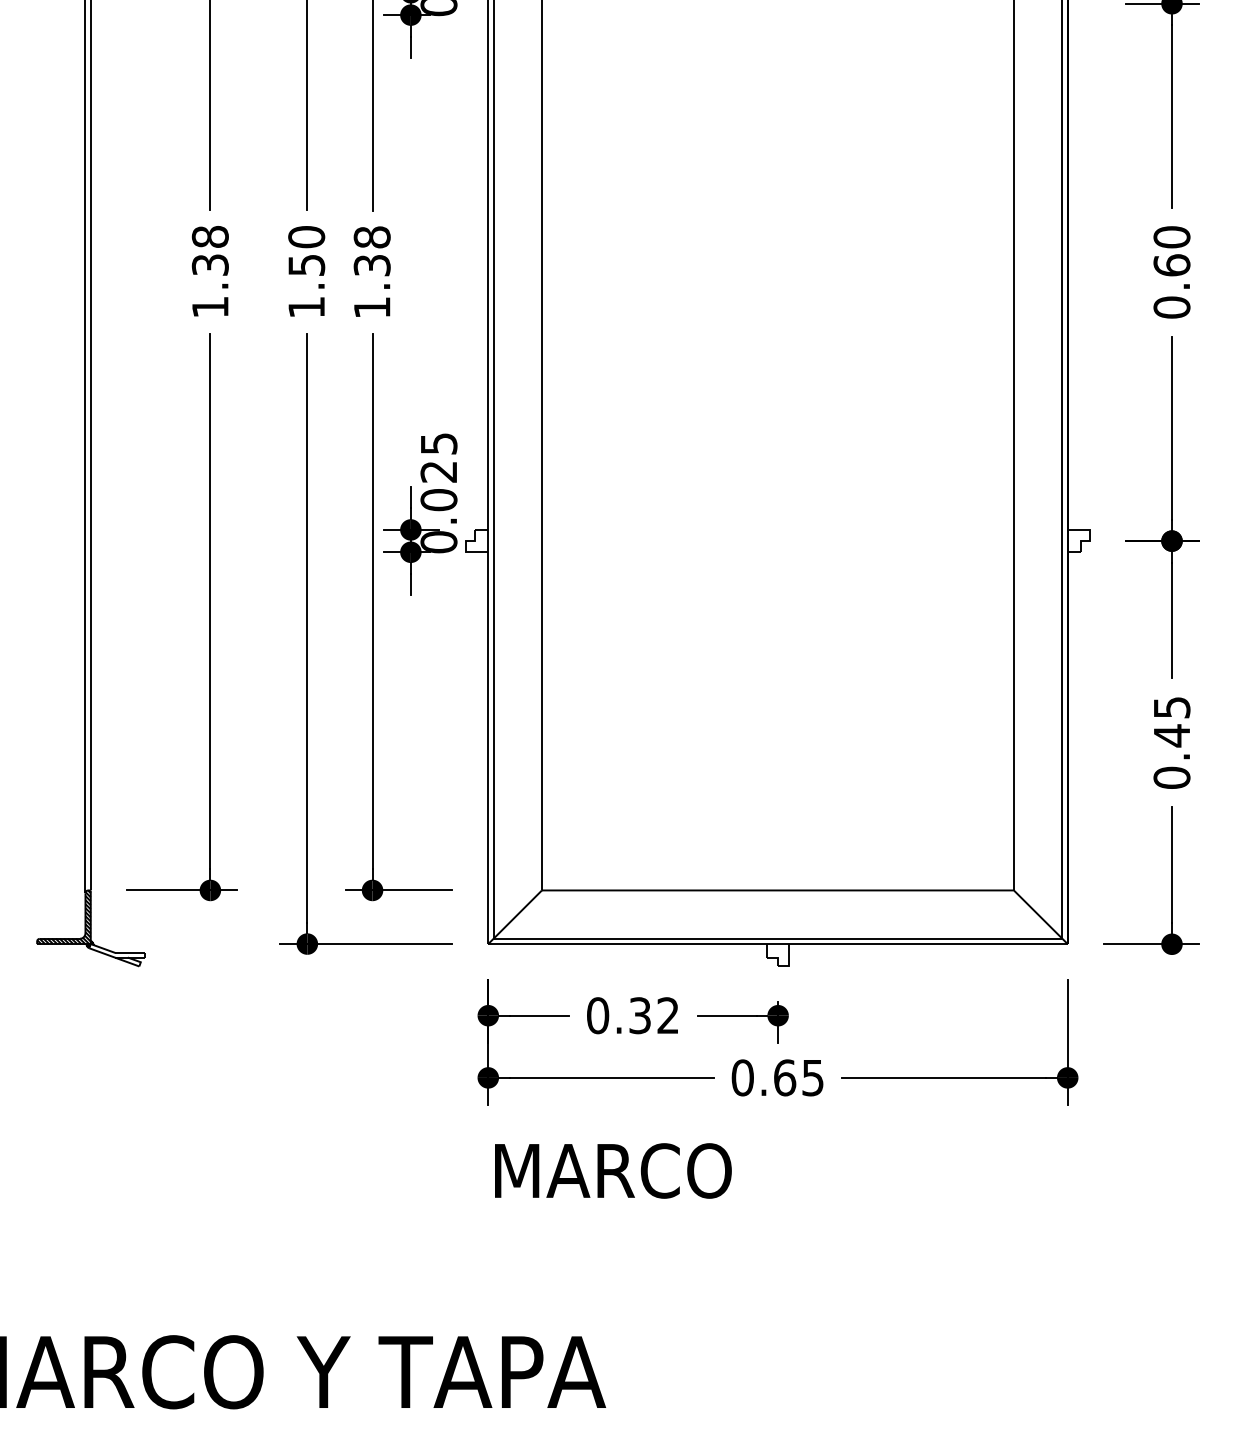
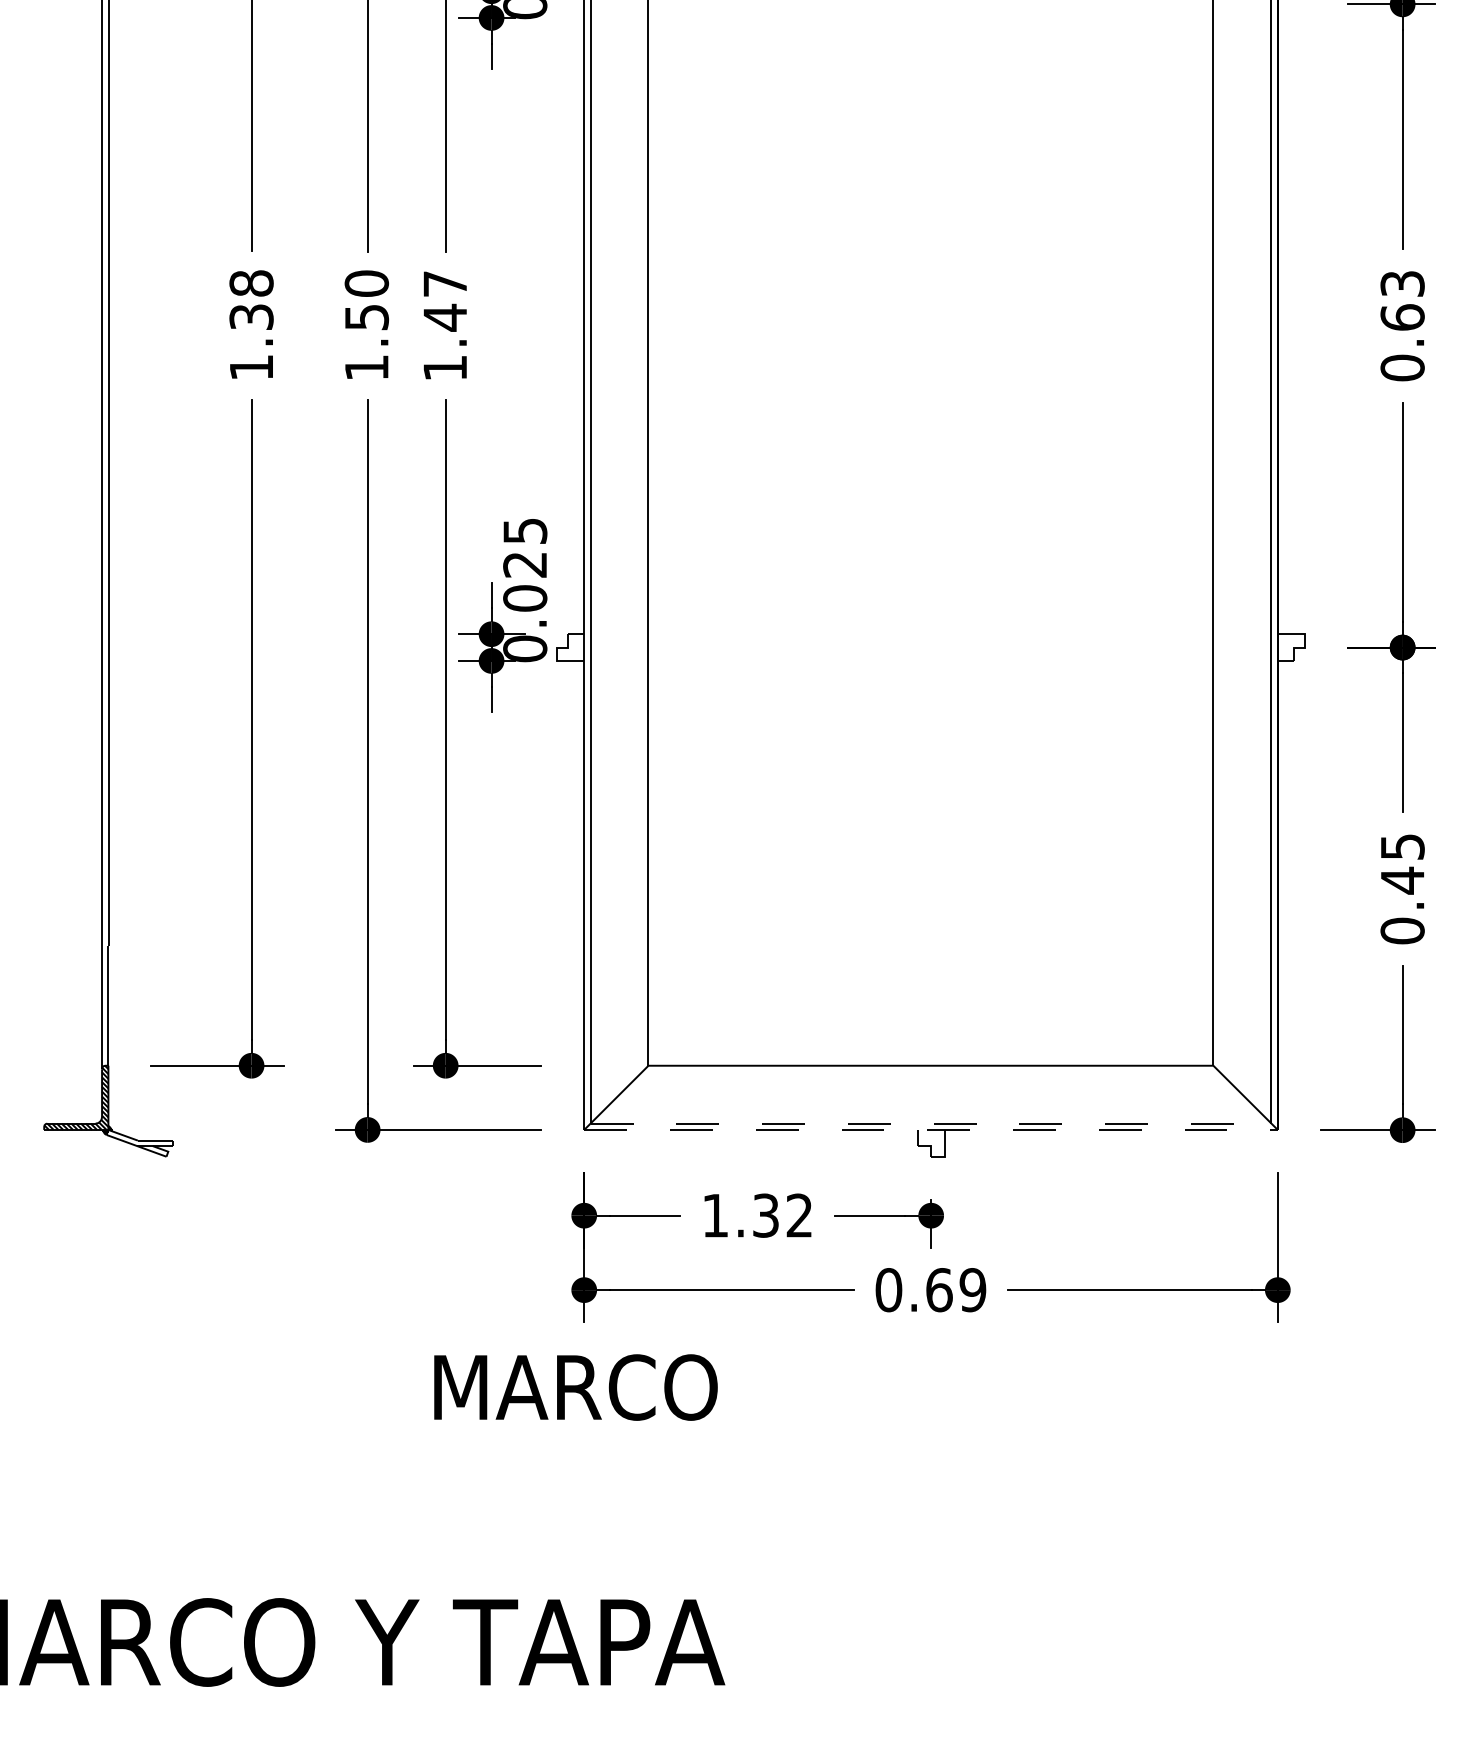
text: (1171, 236) -> (1402, 283), 0.60 -> 0.63
text: (372, 251) -> (445, 300), 1.38 -> 1.47
line: (778, 938) -> (931, 1123), solid -> dashed
line: (778, 943) -> (931, 1129), solid -> dashed
text: (597, 1015) -> (715, 1215), 0.32 -> 1.32
text: (812, 1078) -> (972, 1290), 0.65 -> 0.69
text: (612, 1170) -> (575, 1387), moved

